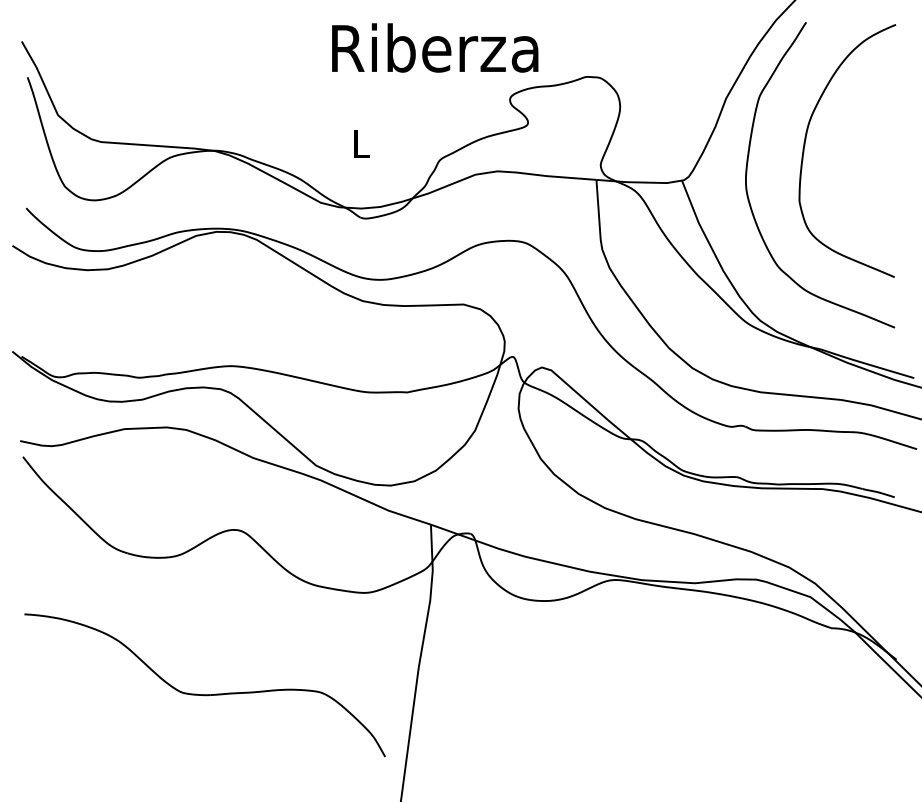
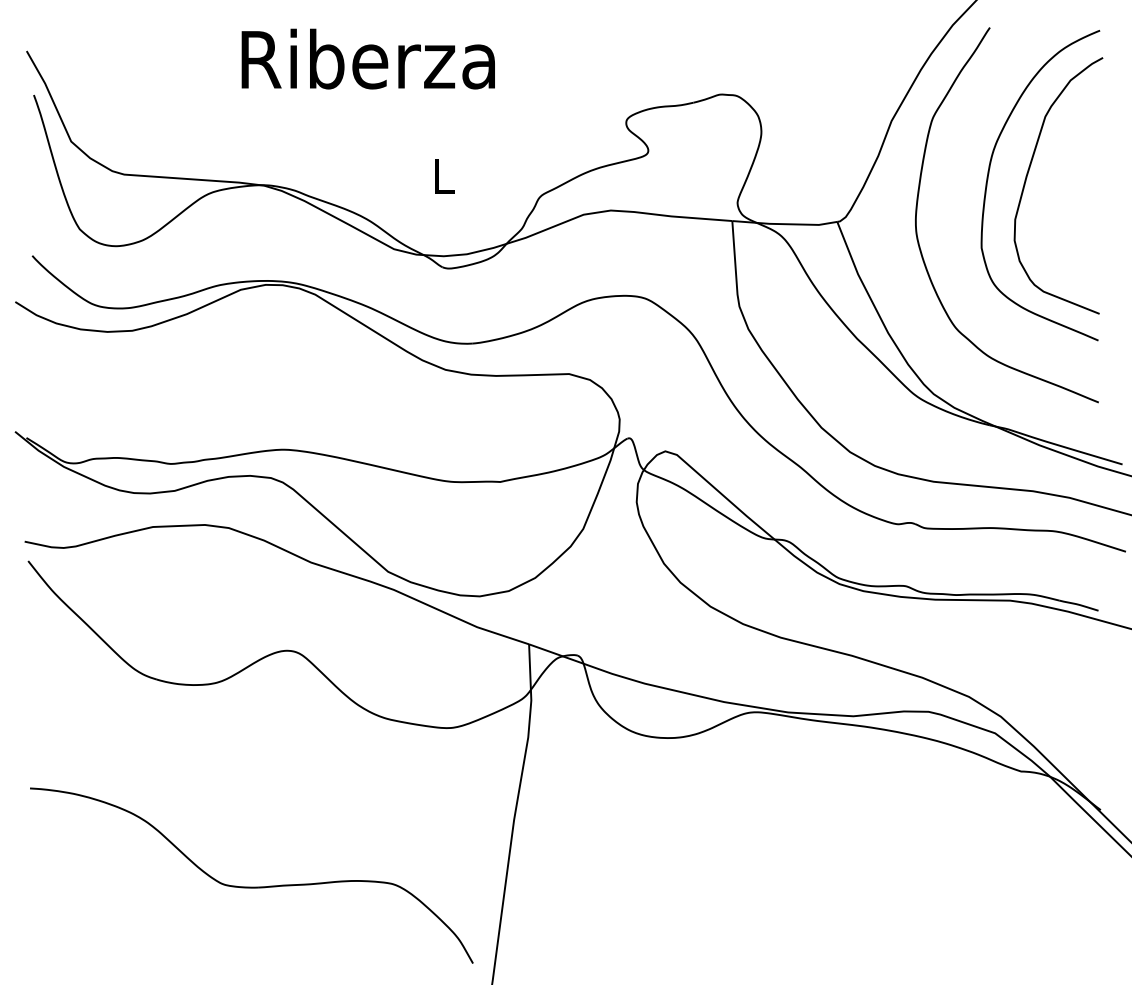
text: (434, 47) -> (367, 58), moved
curve: (837, 141) -> (1028, 174), added
part: (204, 694) -> (251, 886), moved

